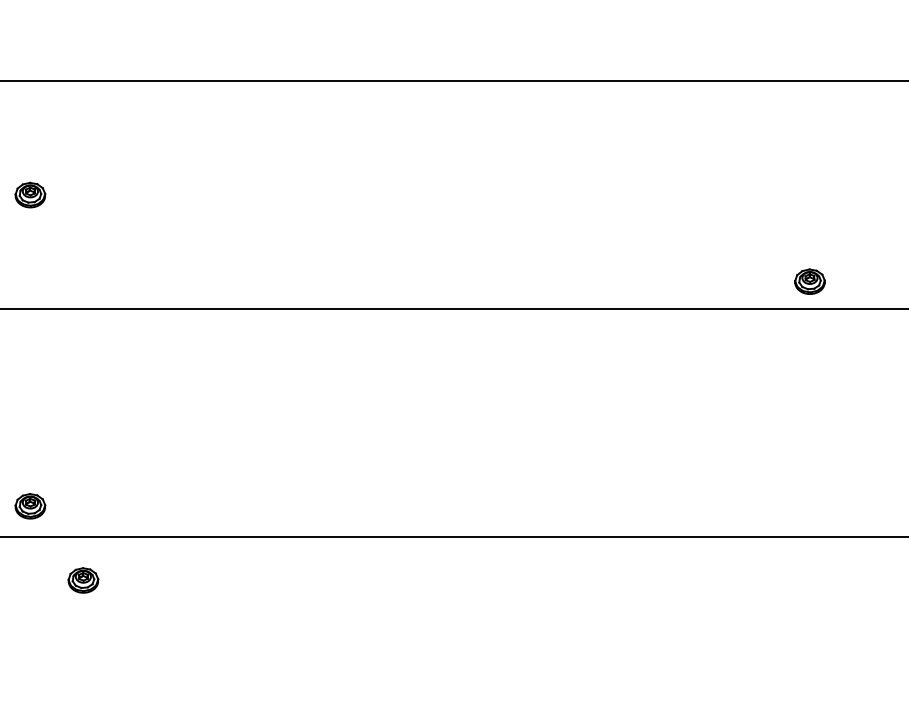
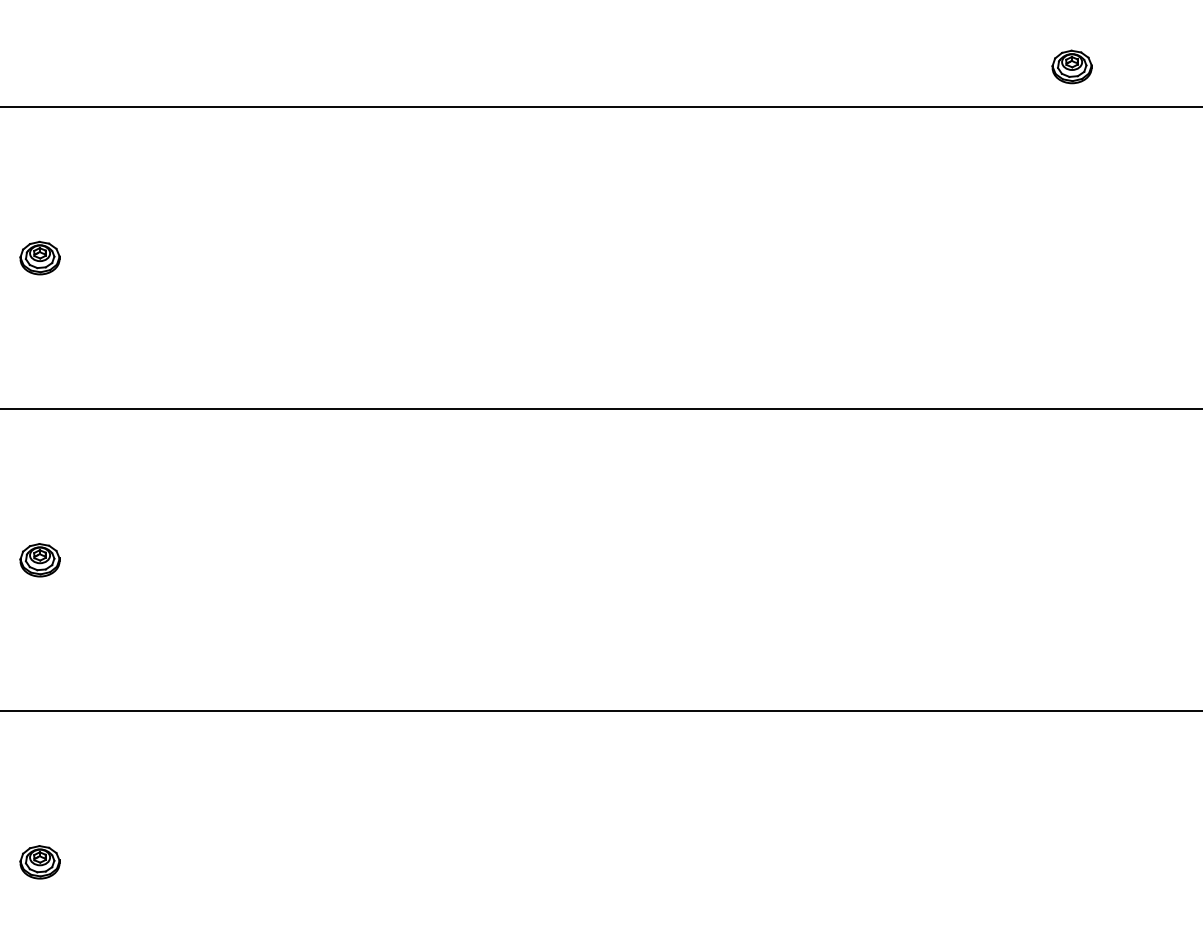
part: (809, 281) -> (1071, 66), moved
part: (30, 506) -> (40, 560), moved
part: (83, 580) -> (40, 862), moved

